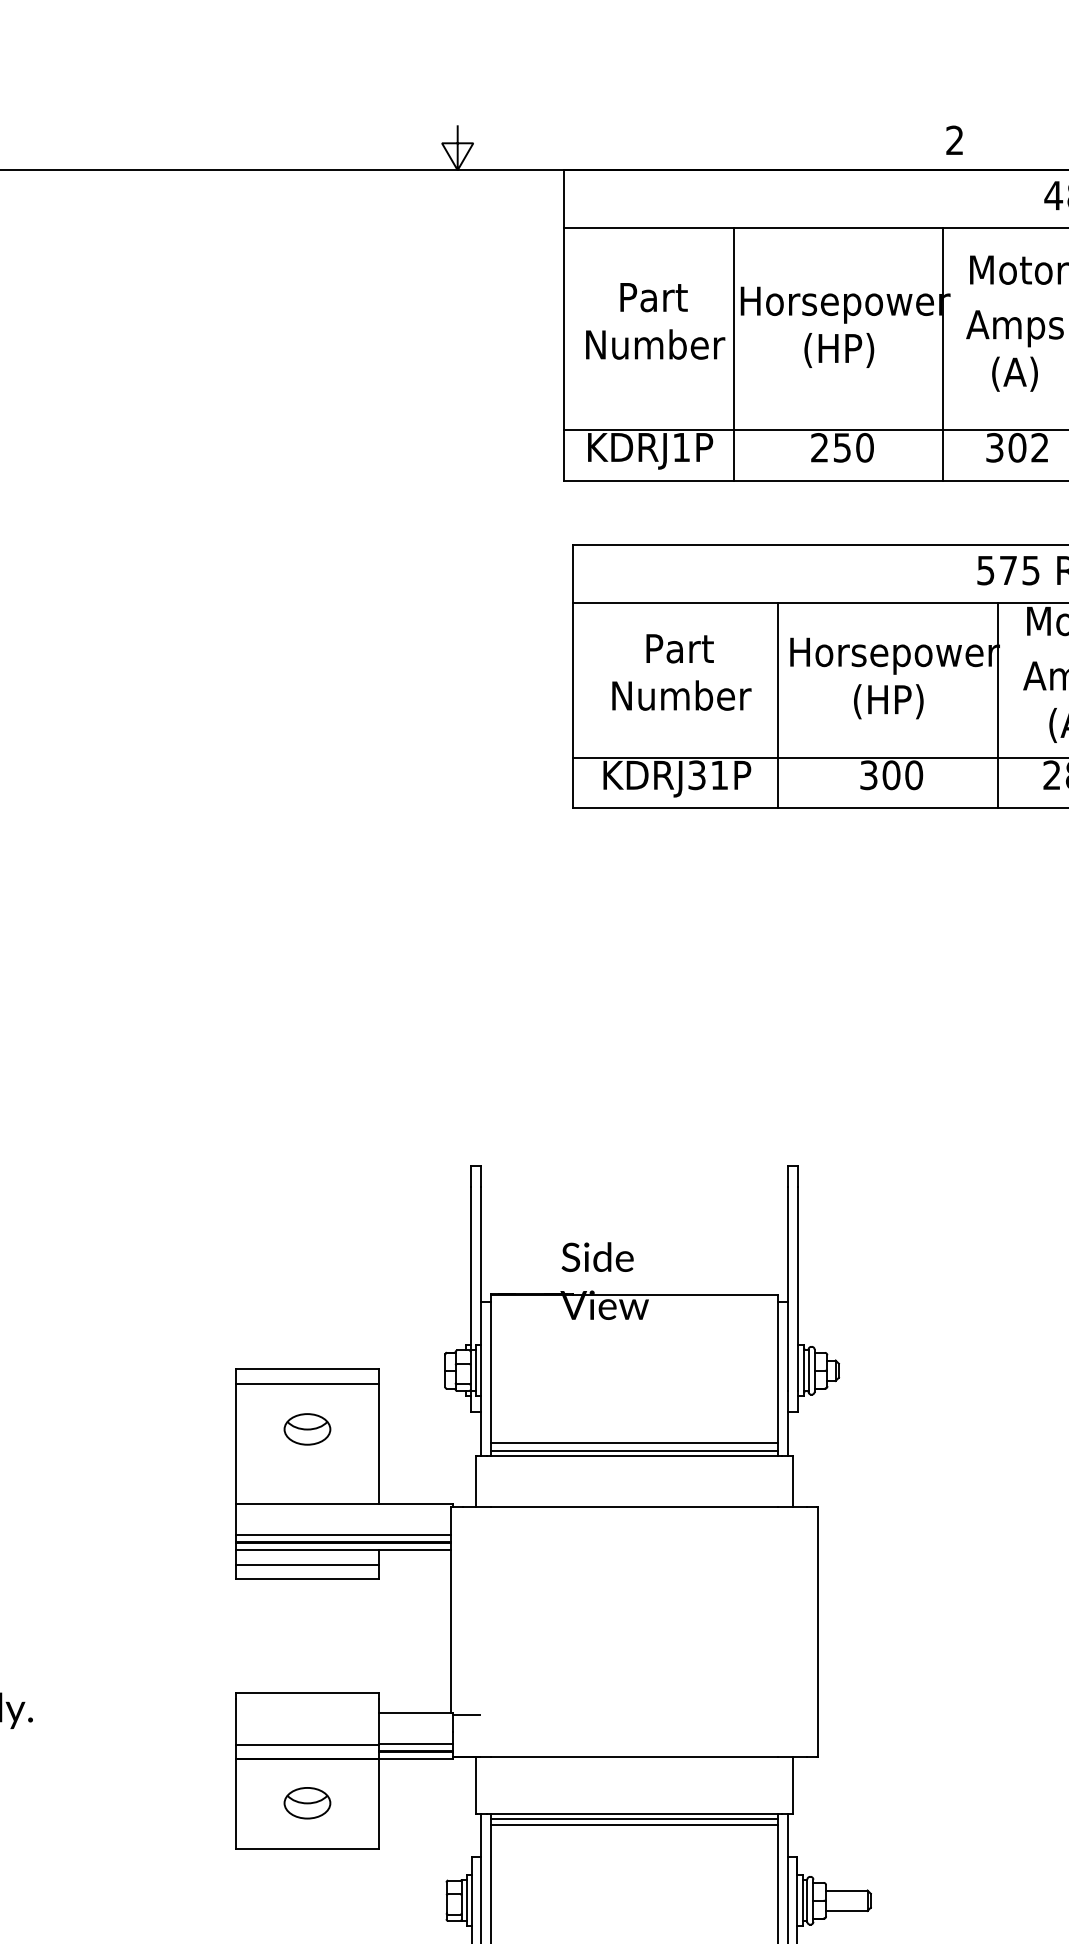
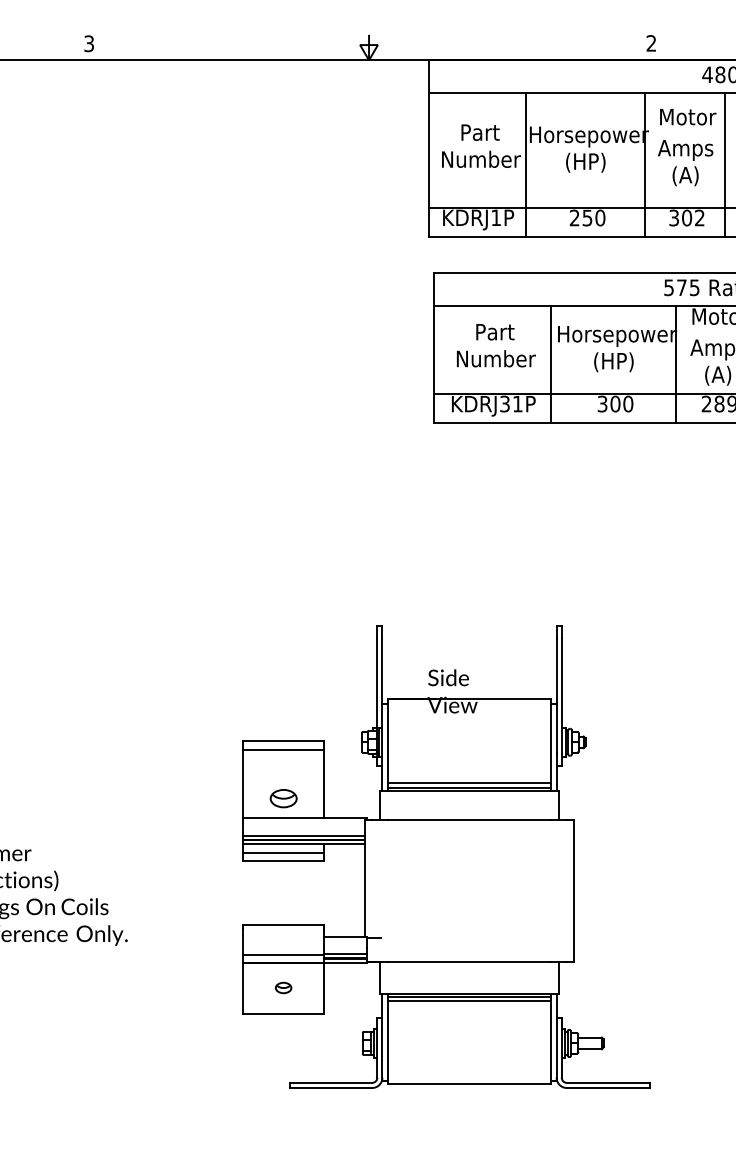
part: (307, 1429) -> (283, 798), moved
part: (307, 1802) -> (283, 987), size x0.6

